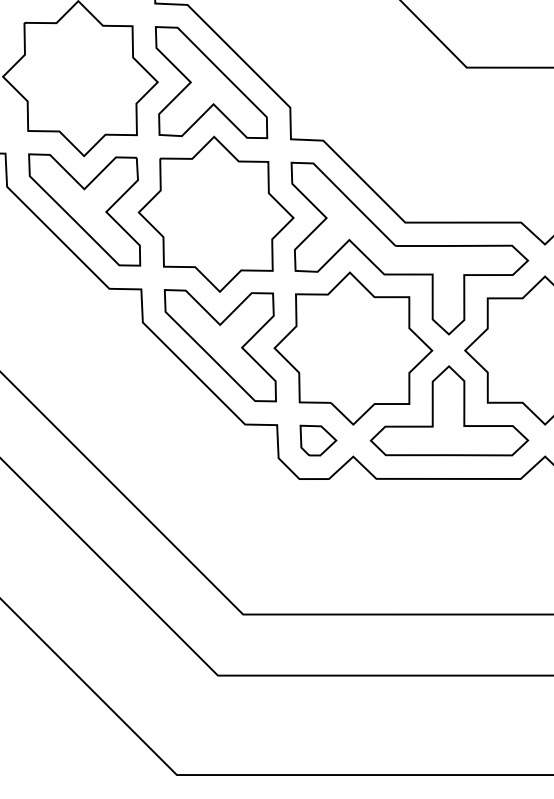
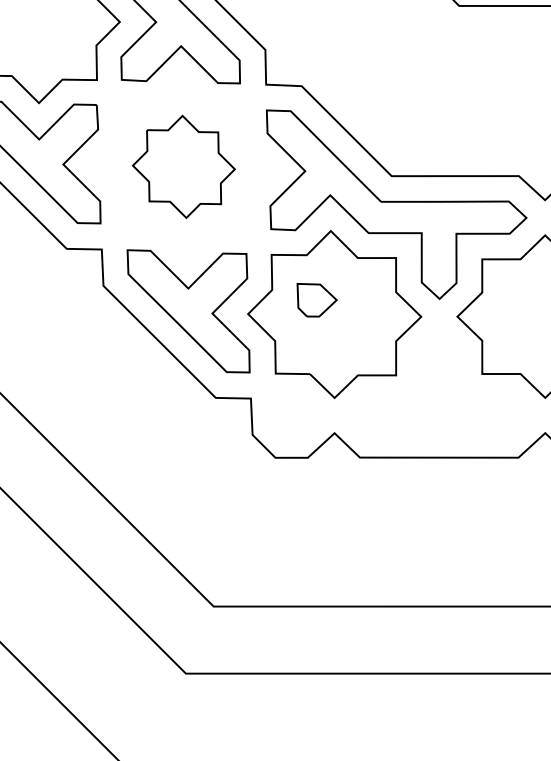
part: (215, 213) -> (183, 166), size x0.6
part: (449, 410) -> (440, 382), removed
part: (318, 440) -> (317, 300), moved

